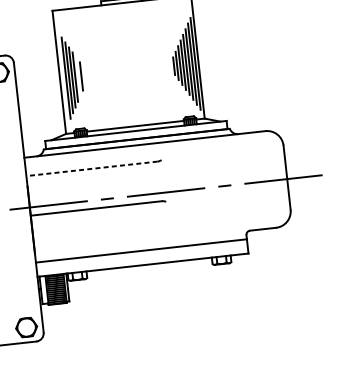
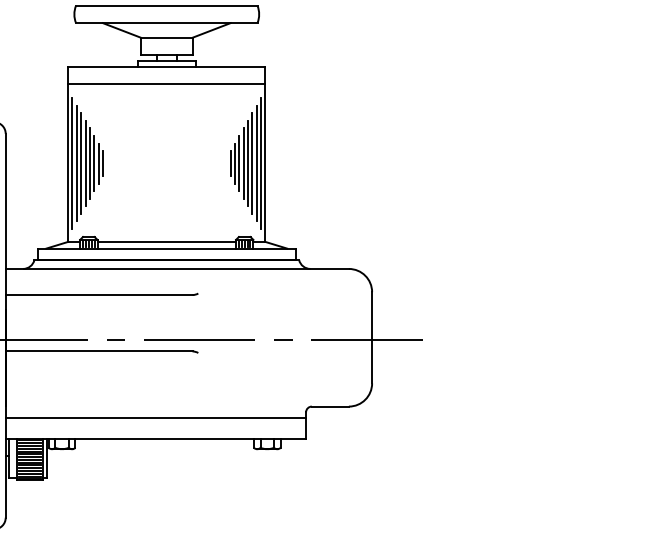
line: (123, 15) -> (166, 84), added
line: (78, 76) -> (94, 163), added
line: (84, 76) -> (103, 163), added
line: (63, 78) -> (72, 163), added
line: (91, 169) -> (98, 295), dashed -> solid

